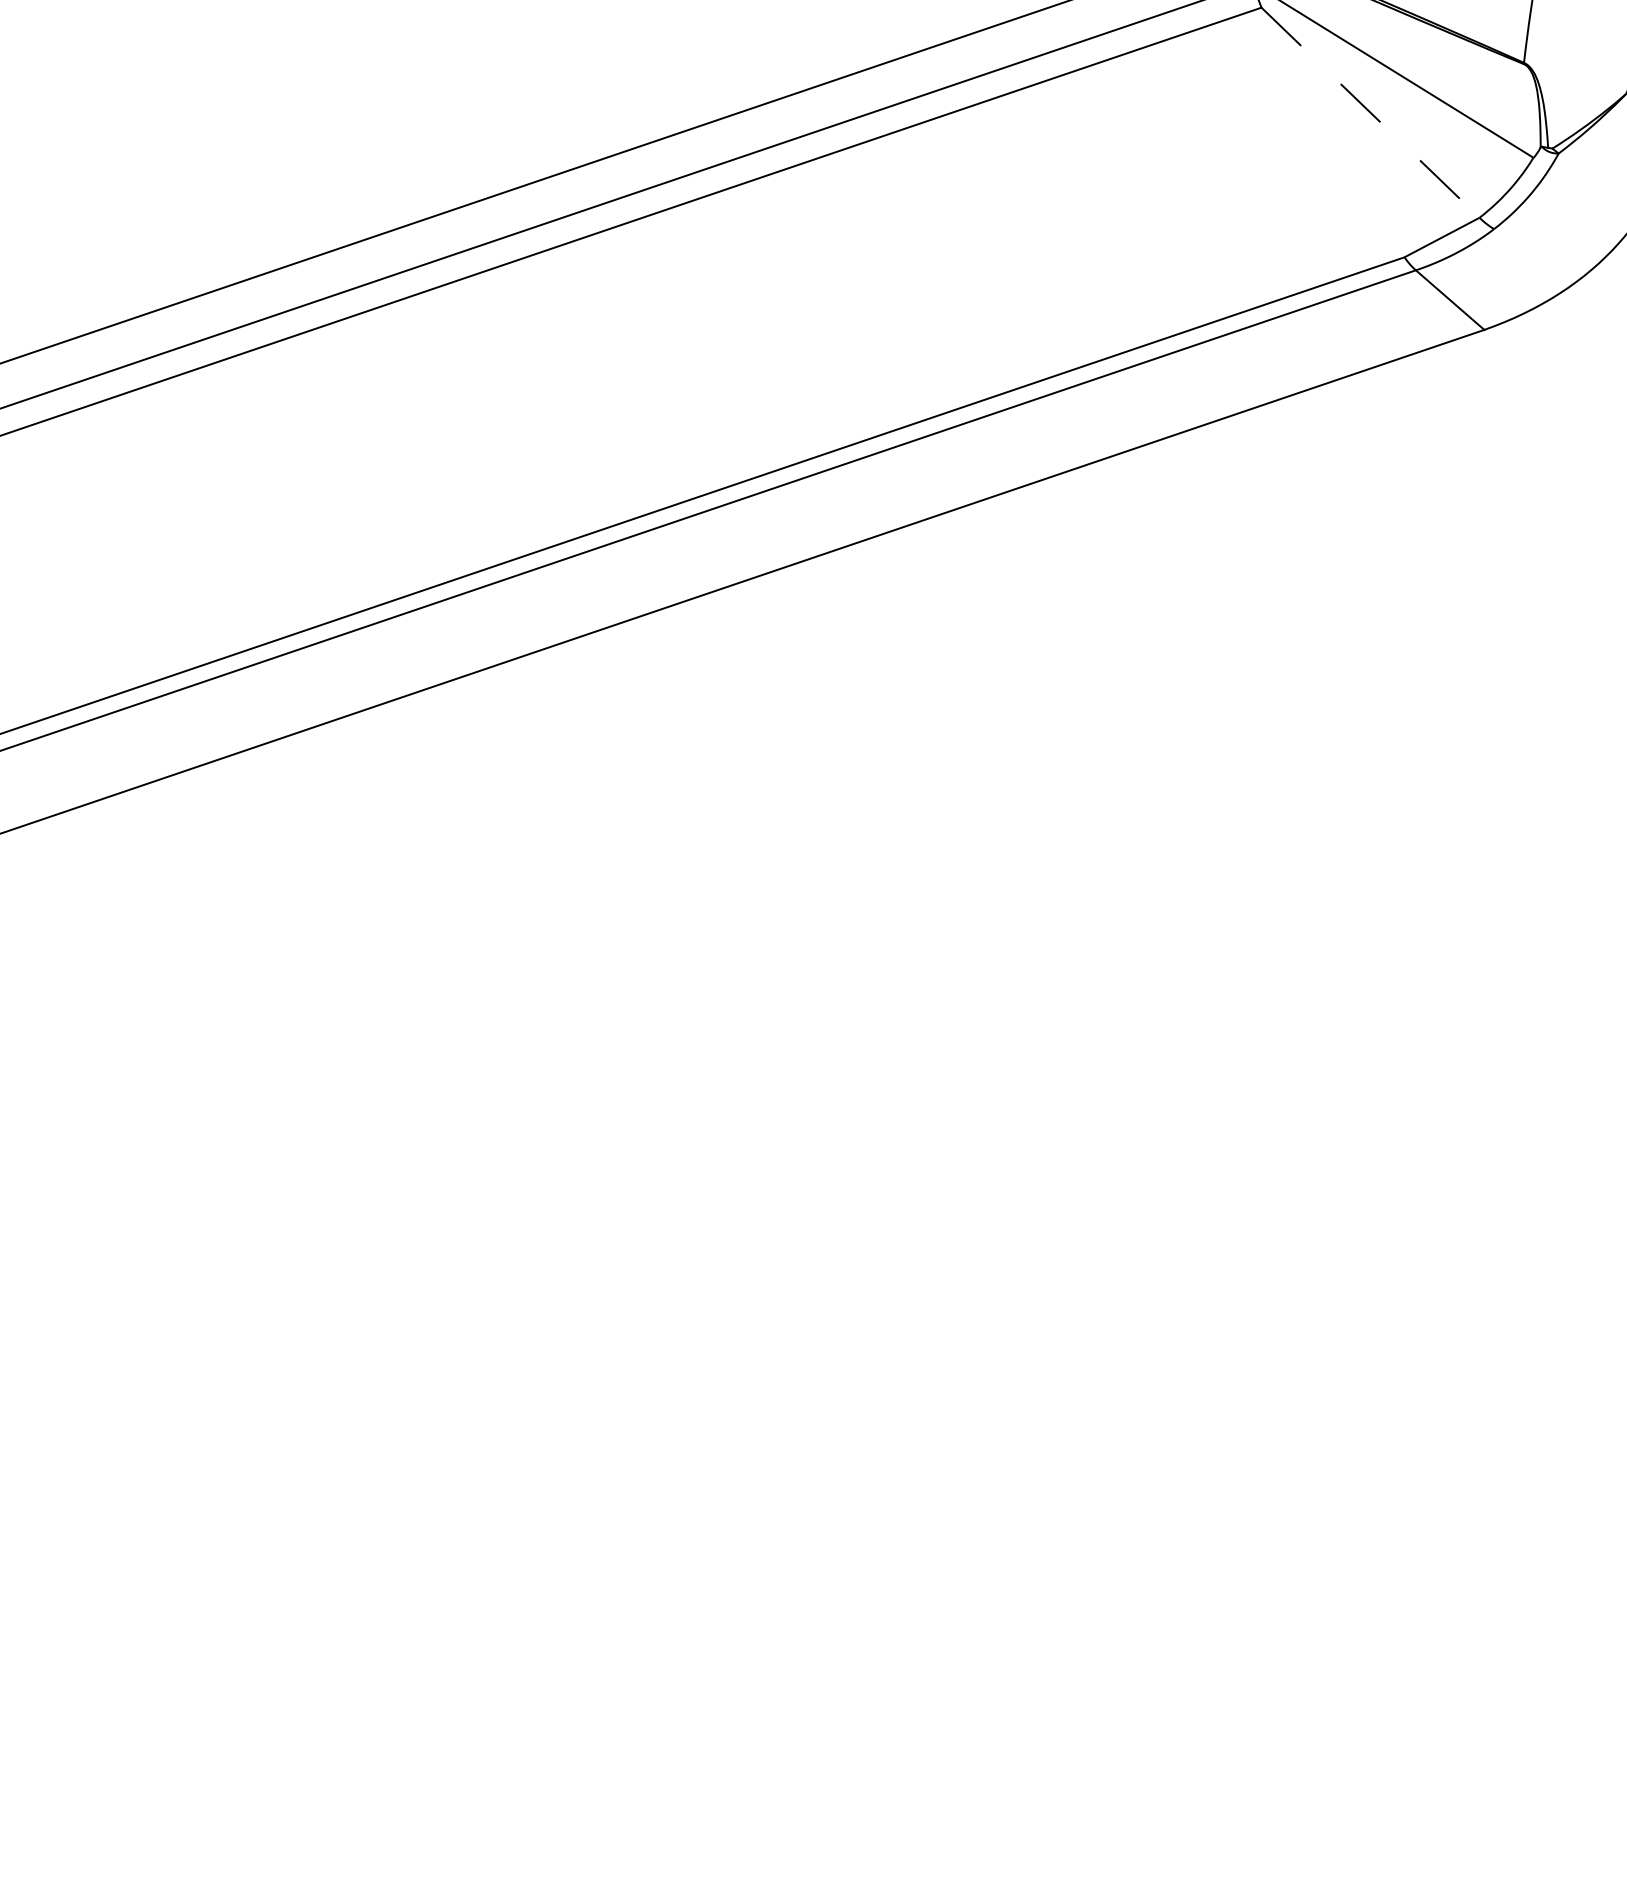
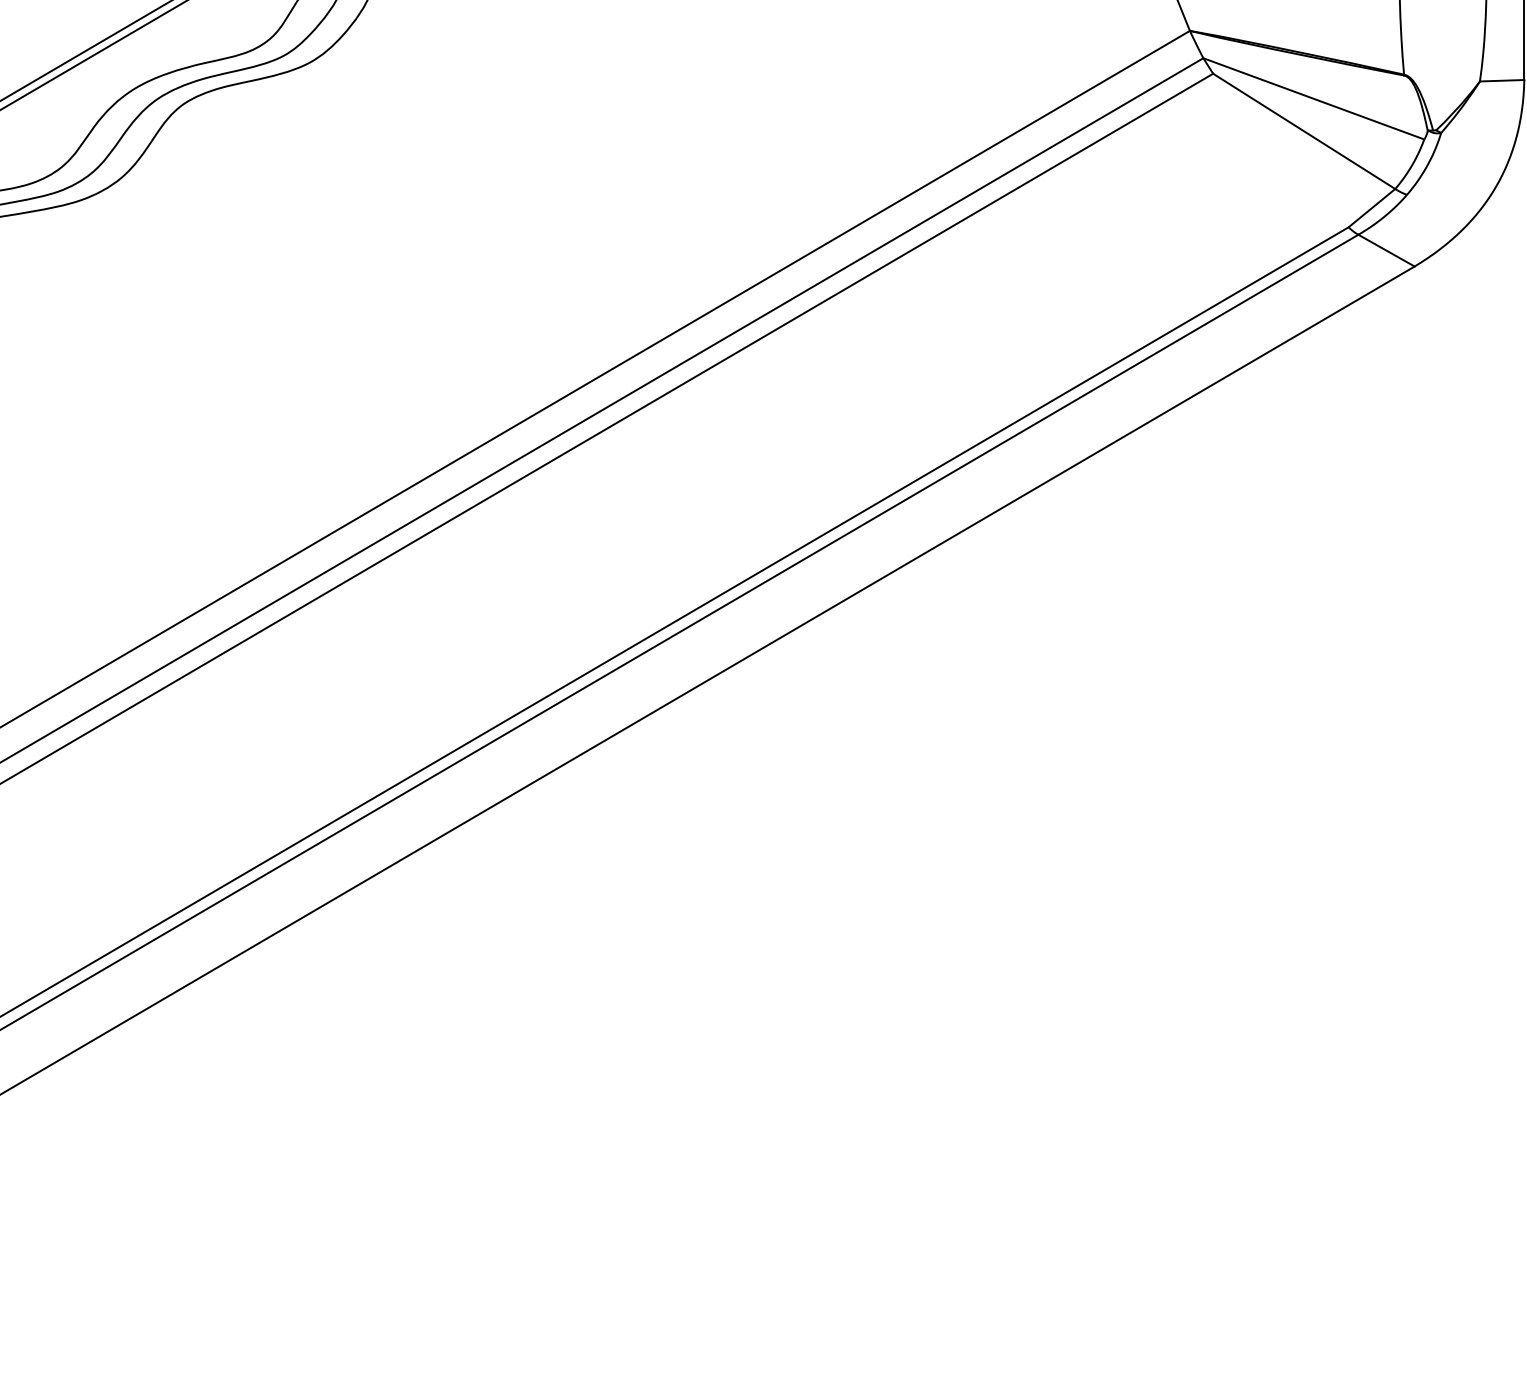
line: (1370, 112) -> (1304, 131), dashed -> solid

